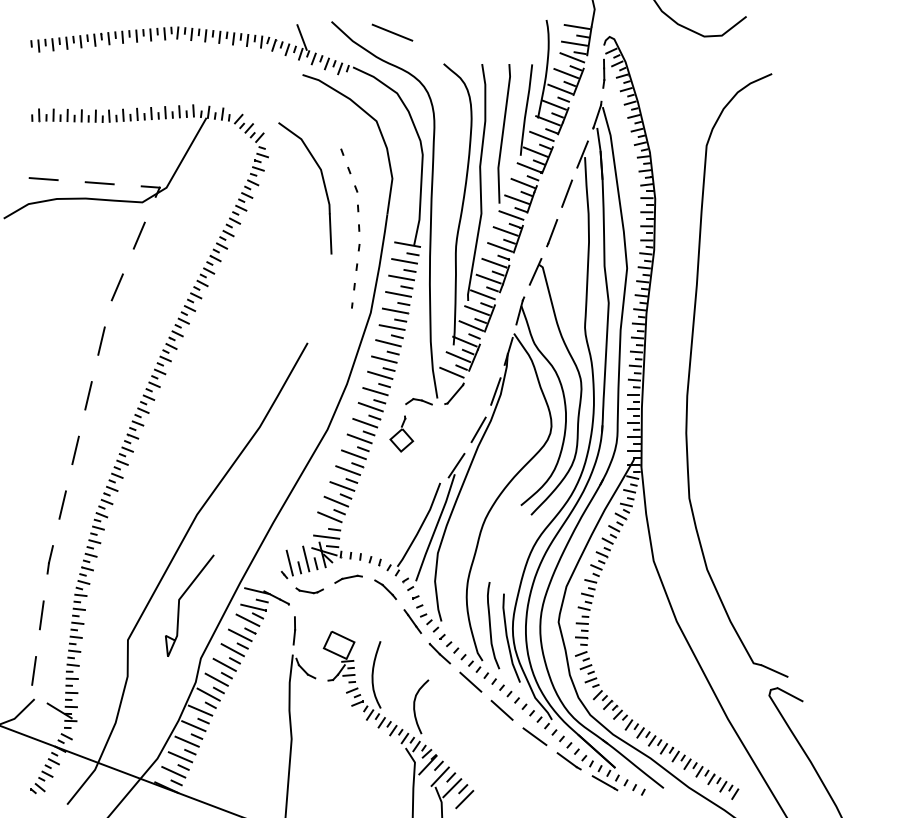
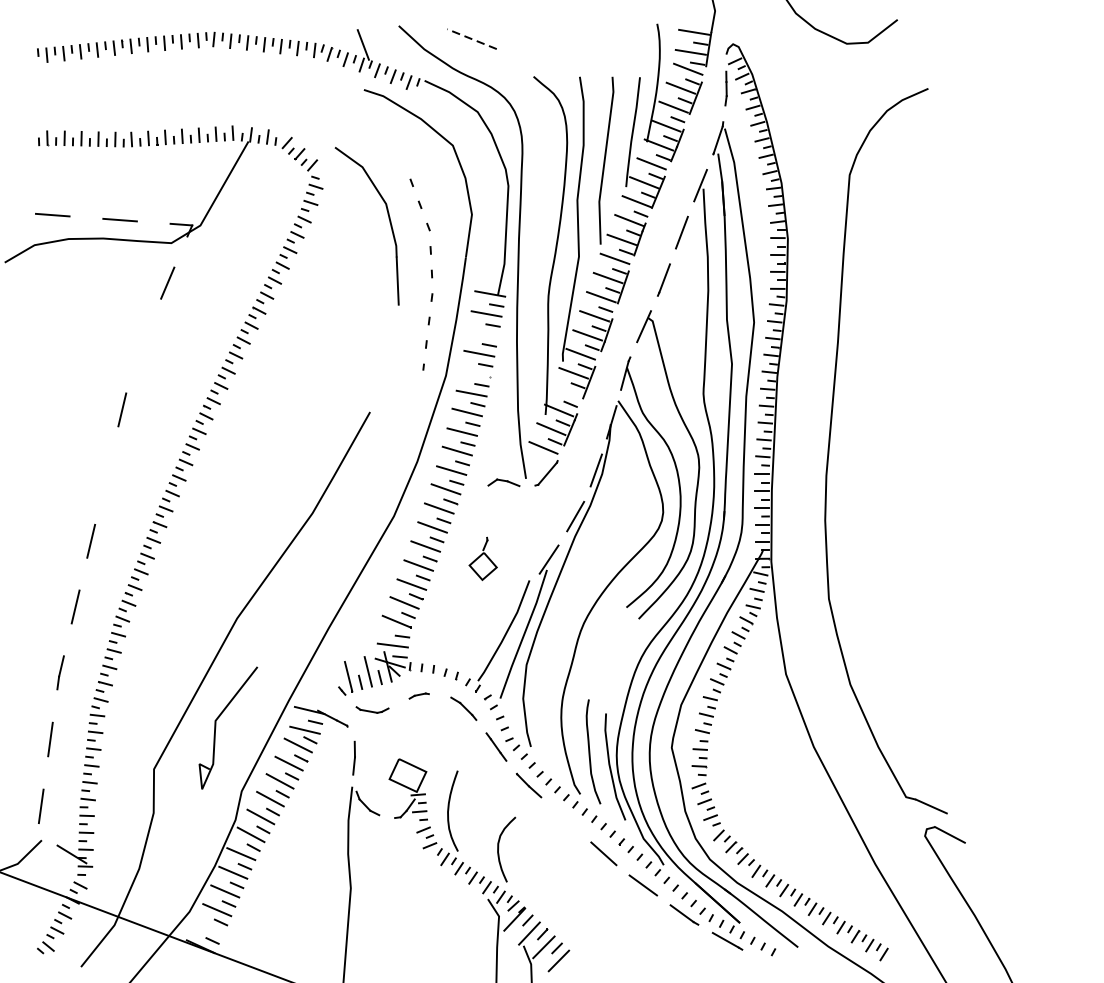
line: (392, 32) -> (472, 38), solid -> dashed
line: (401, 277) -> (482, 333), removed
line: (116, 287) -> (140, 345), removed
line: (394, 310) -> (474, 373), removed
line: (470, 325) -> (565, 391), removed
line: (88, 395) -> (106, 475), removed
part: (401, 433) -> (482, 558), moved
part: (348, 578) -> (419, 695), size x0.6
line: (470, 681) -> (565, 819), removed
line: (173, 771) -> (208, 927), removed

